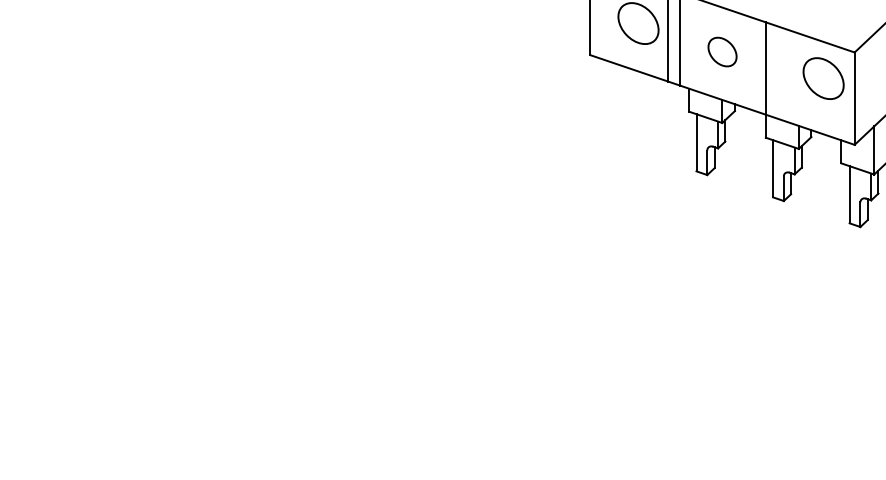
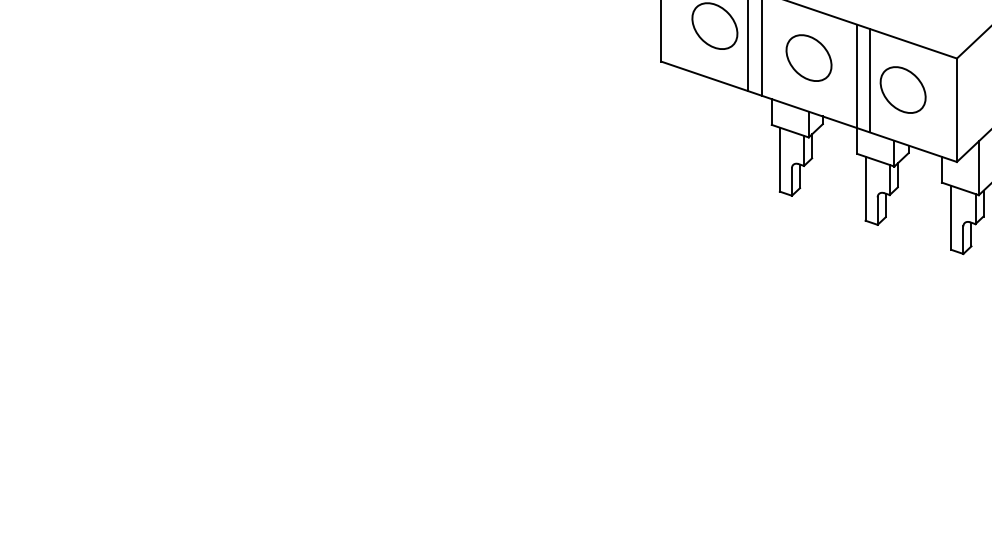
part: (722, 51) -> (808, 57), size x1.43
line: (776, 72) -> (869, 80), added
part: (823, 78) -> (903, 89), moved

